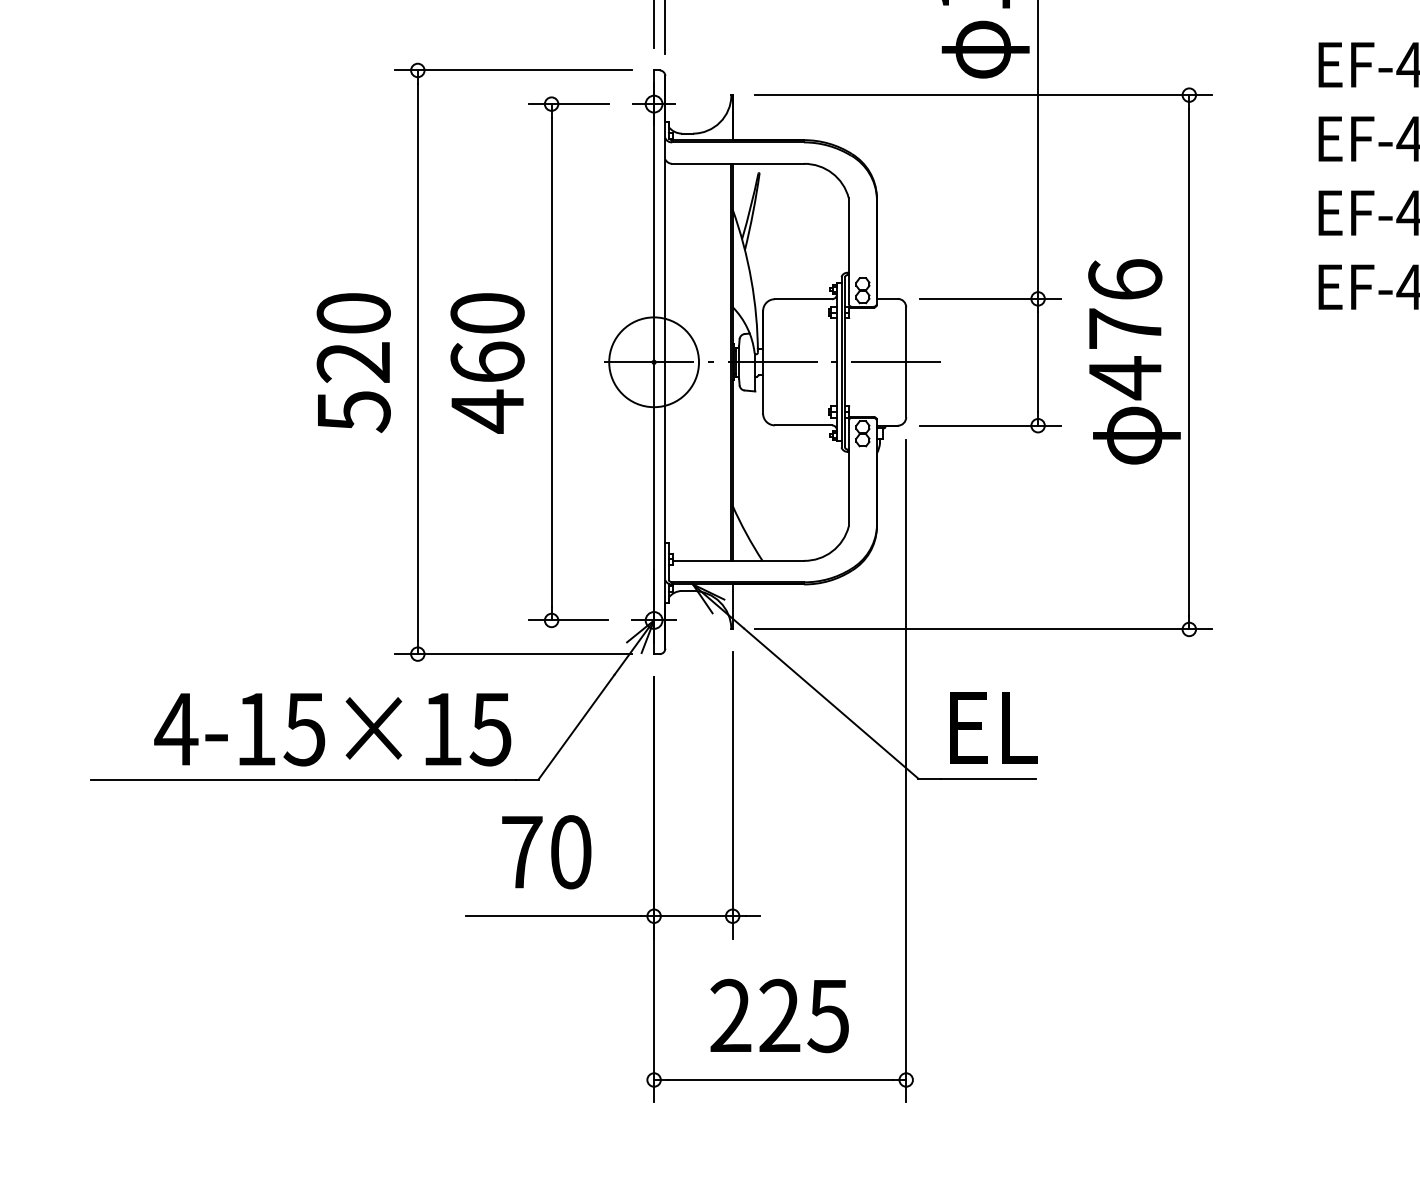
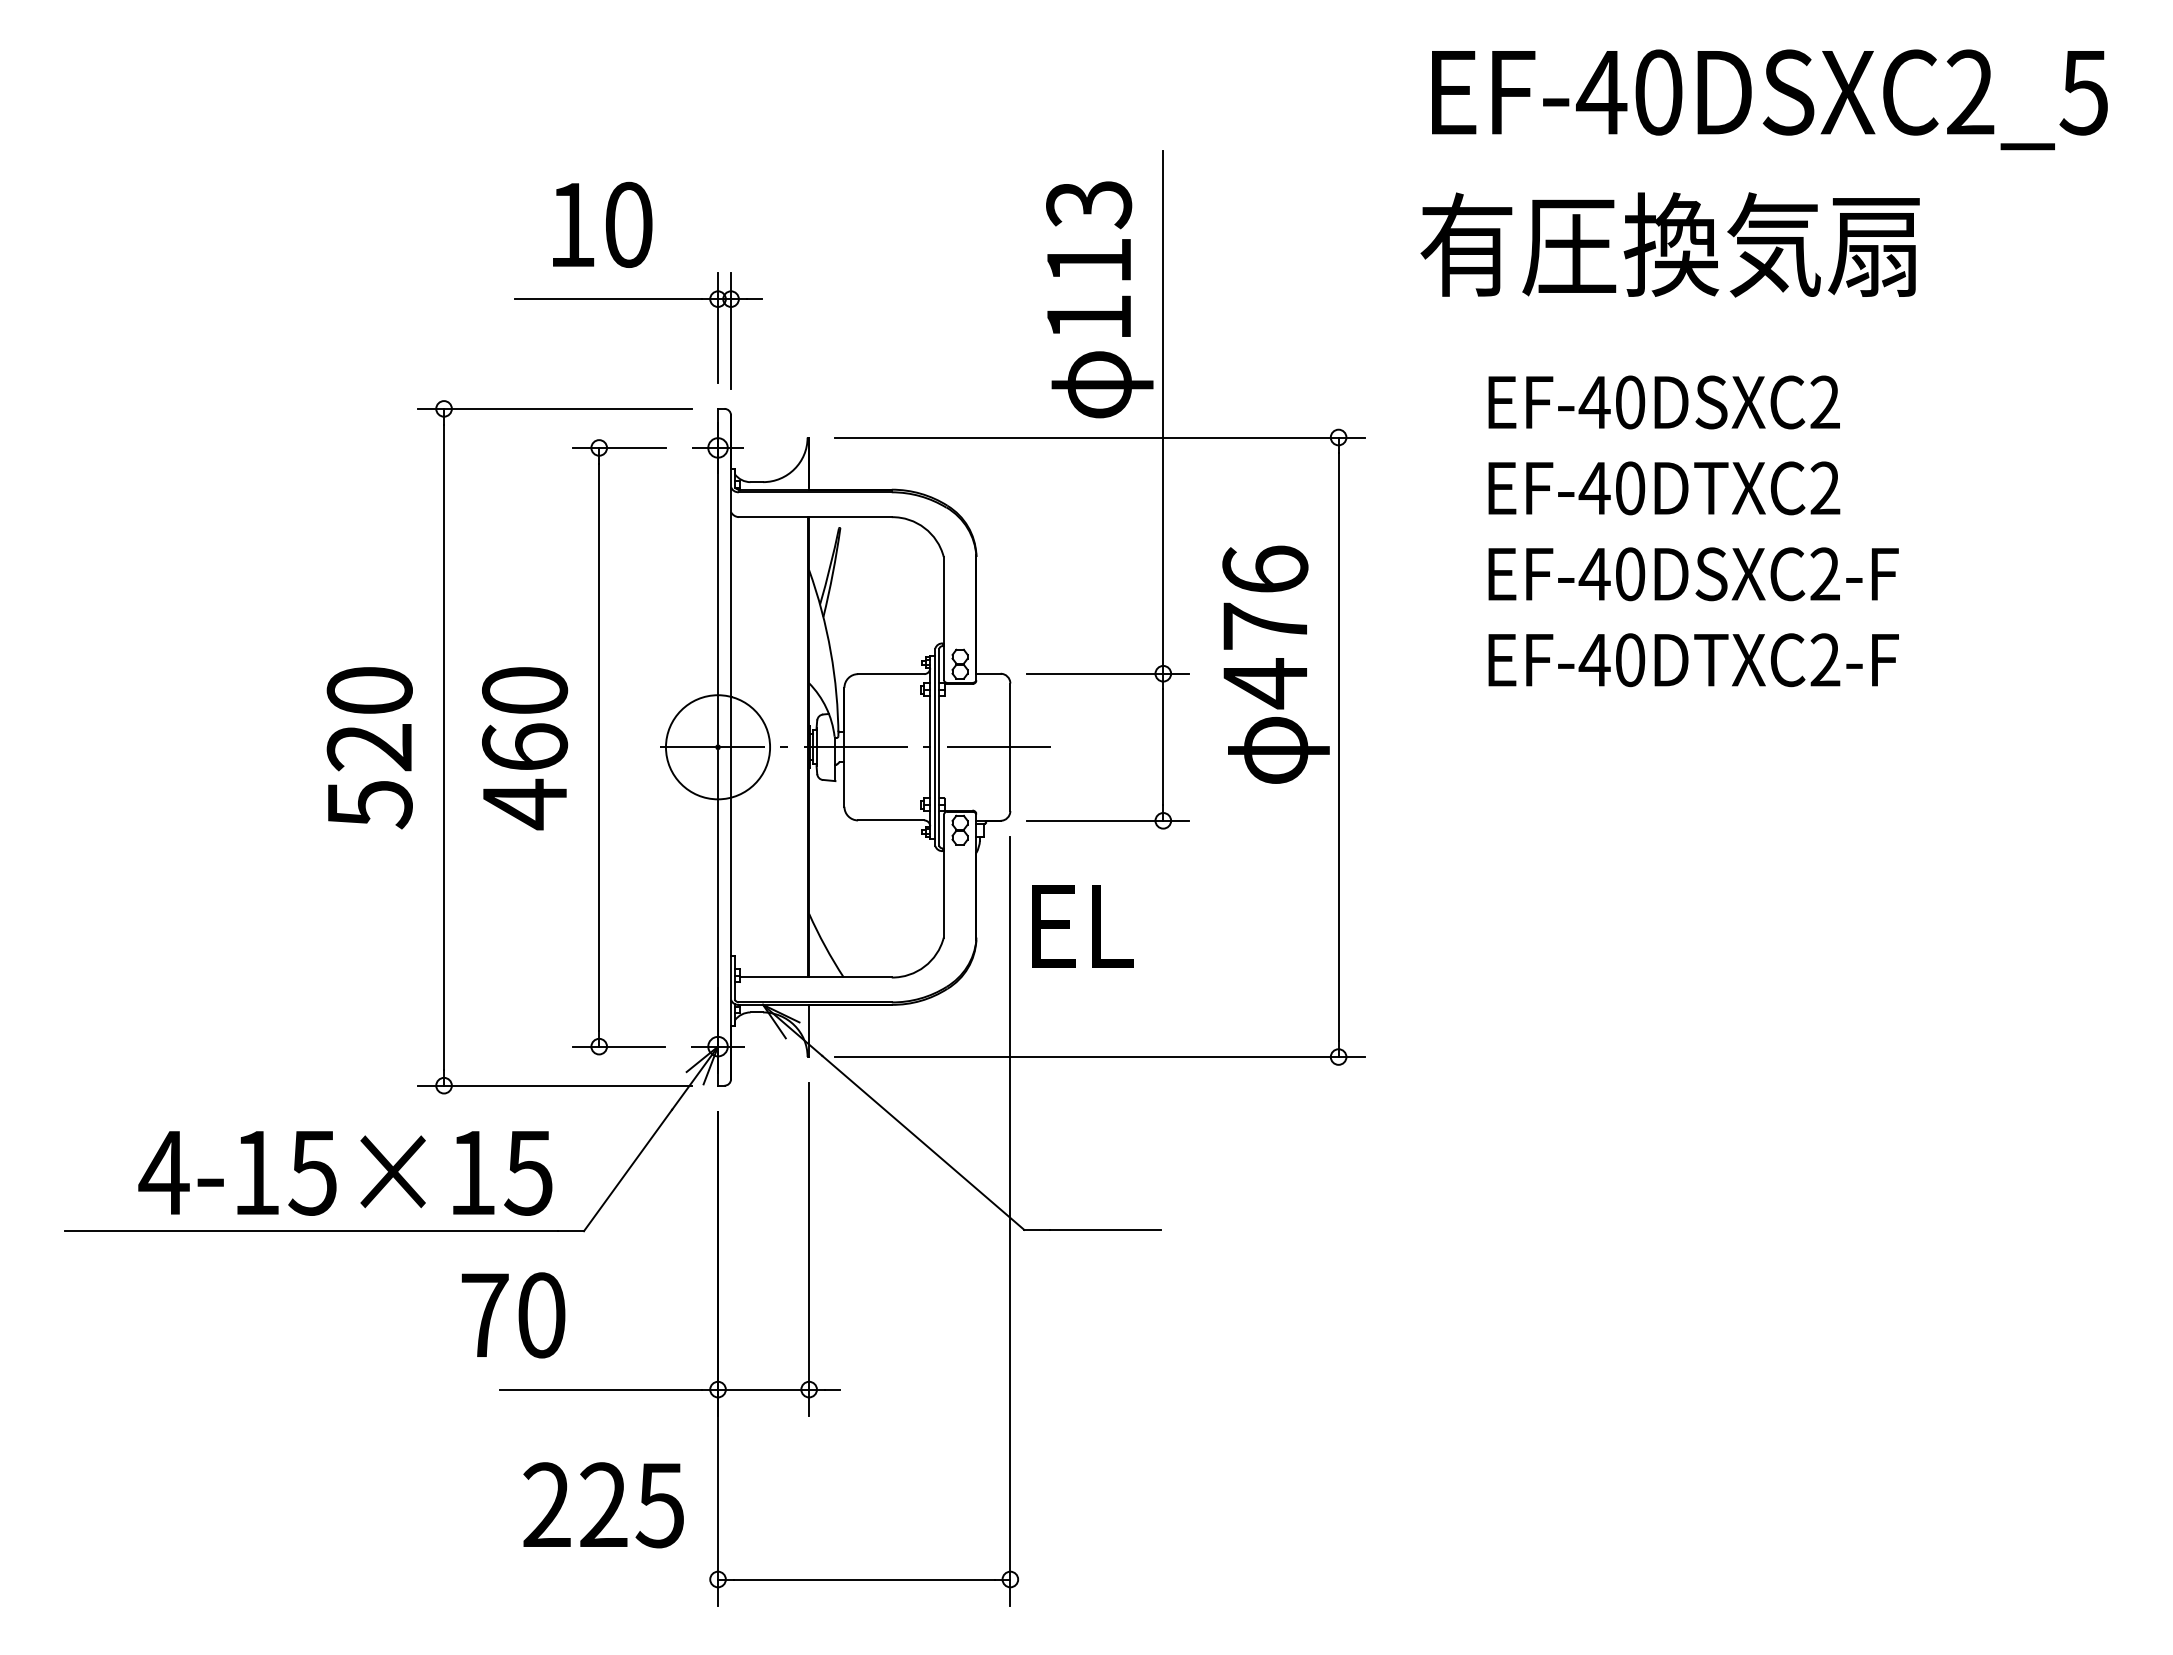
text: (1133, 361) -> (1275, 664), moved
text: (993, 728) -> (1082, 926), moved
text: (546, 852) -> (513, 1315), moved
text: (779, 1016) -> (603, 1505), moved

